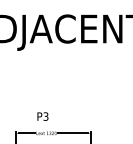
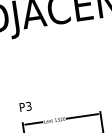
text: (42, 116) -> (25, 106), moved

